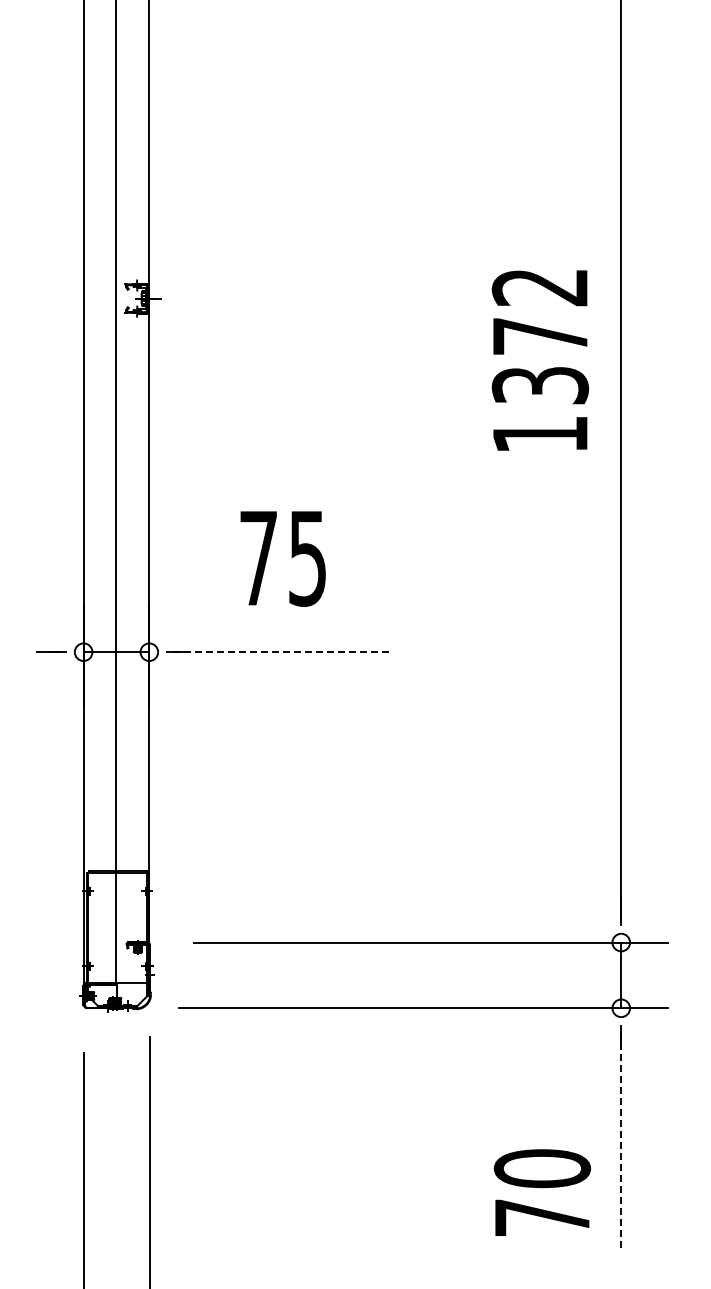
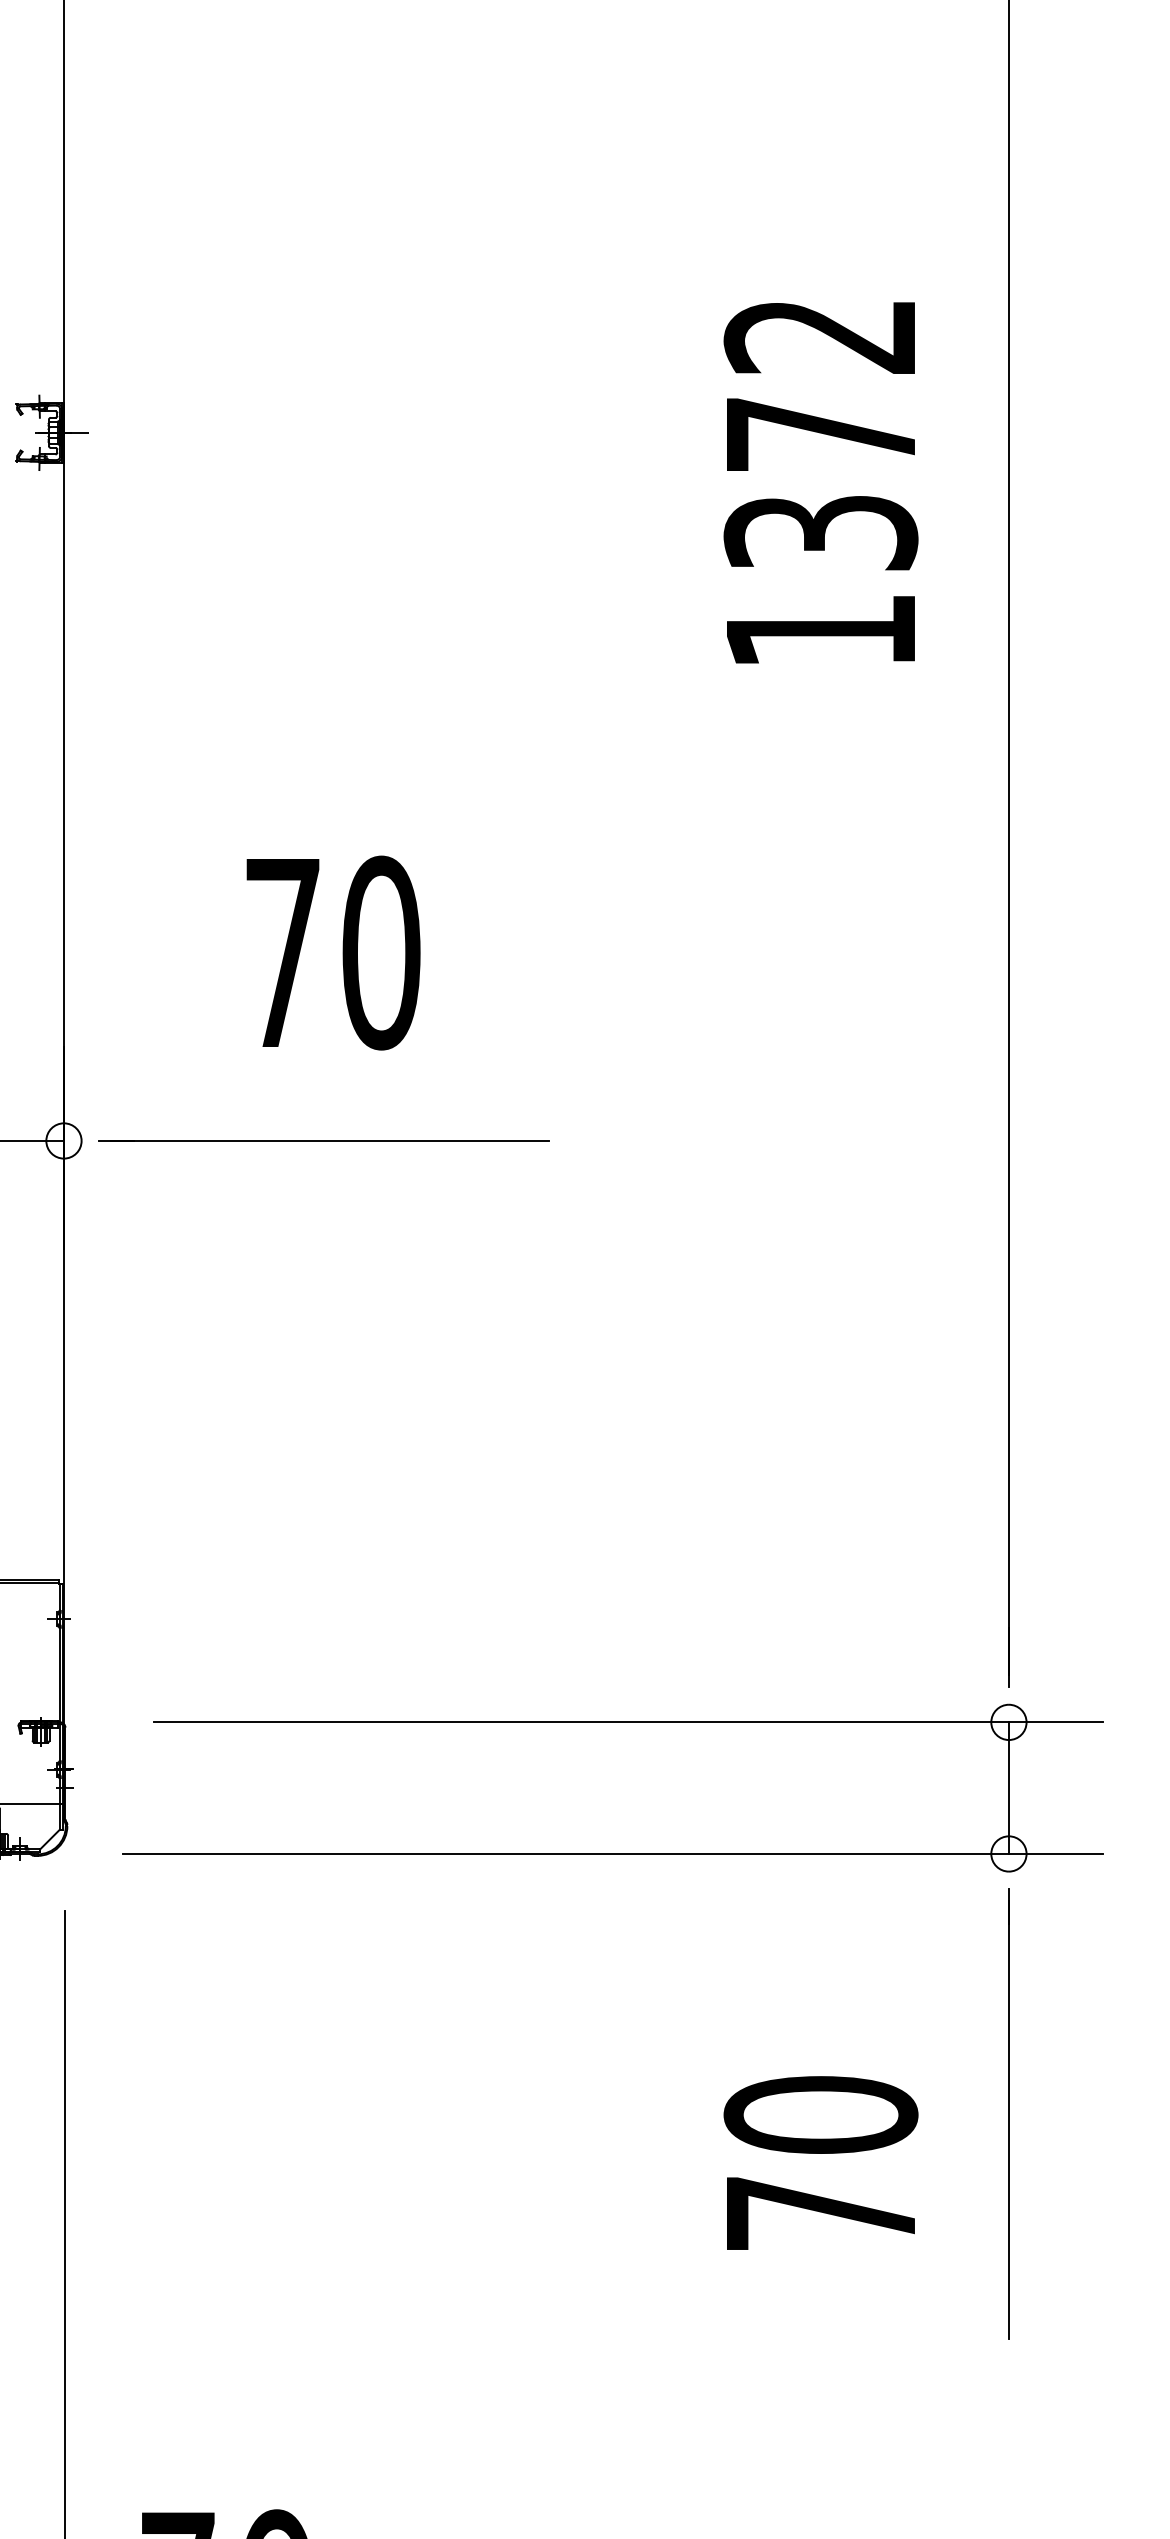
text: (540, 360) -> (821, 482), moved
text: (307, 557) -> (380, 951), 75 -> 70
line: (282, 652) -> (330, 1141), dashed -> solid
line: (621, 1141) -> (1009, 2120), dashed -> solid
text: (542, 1192) -> (821, 2162), moved

